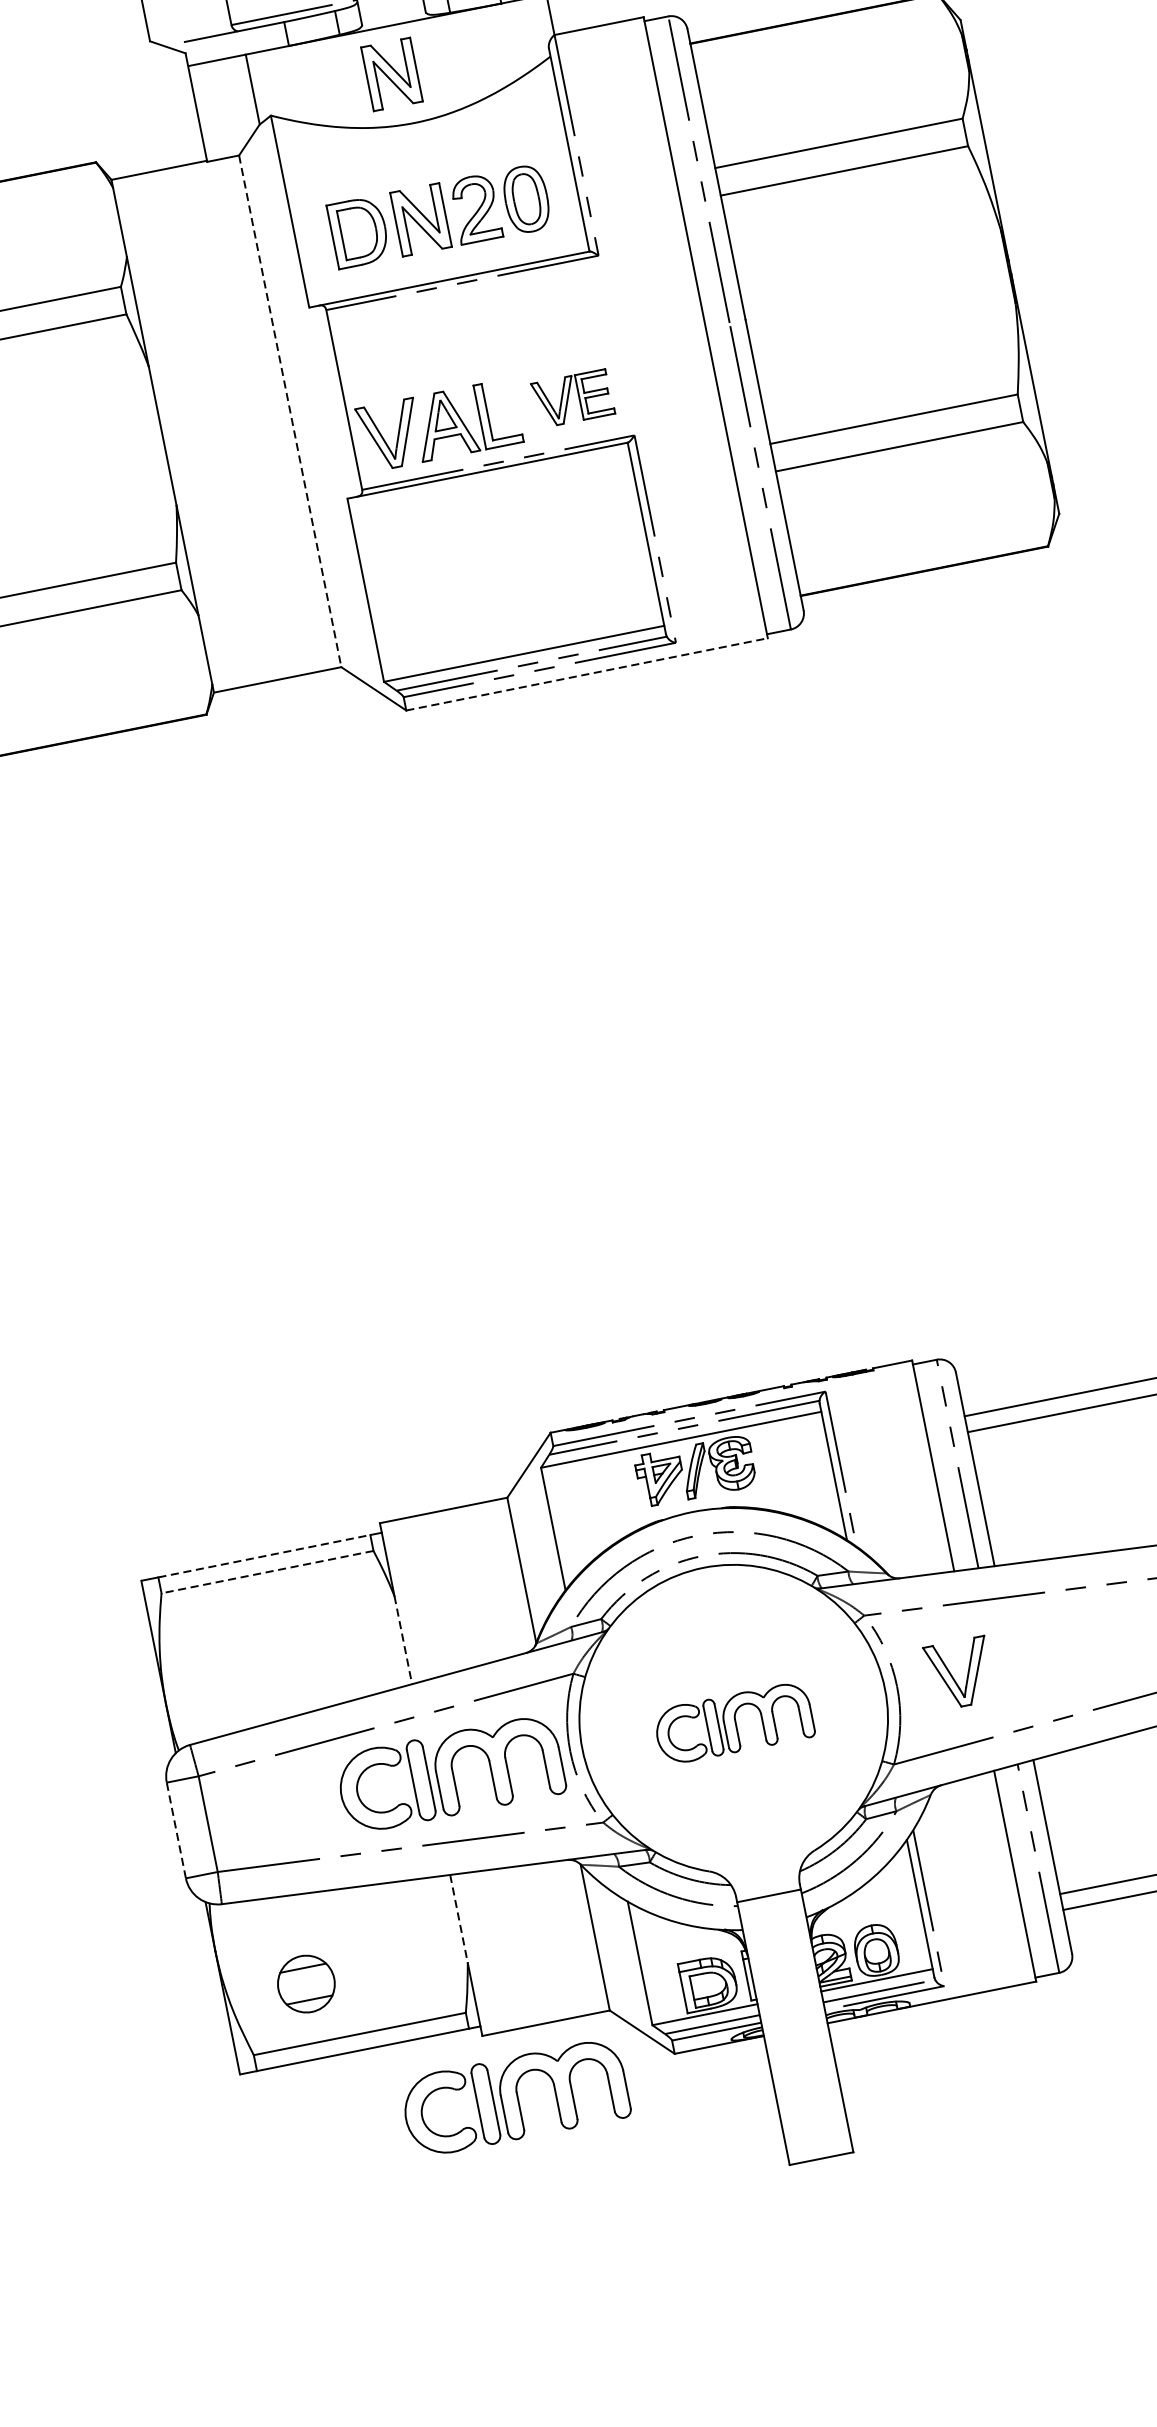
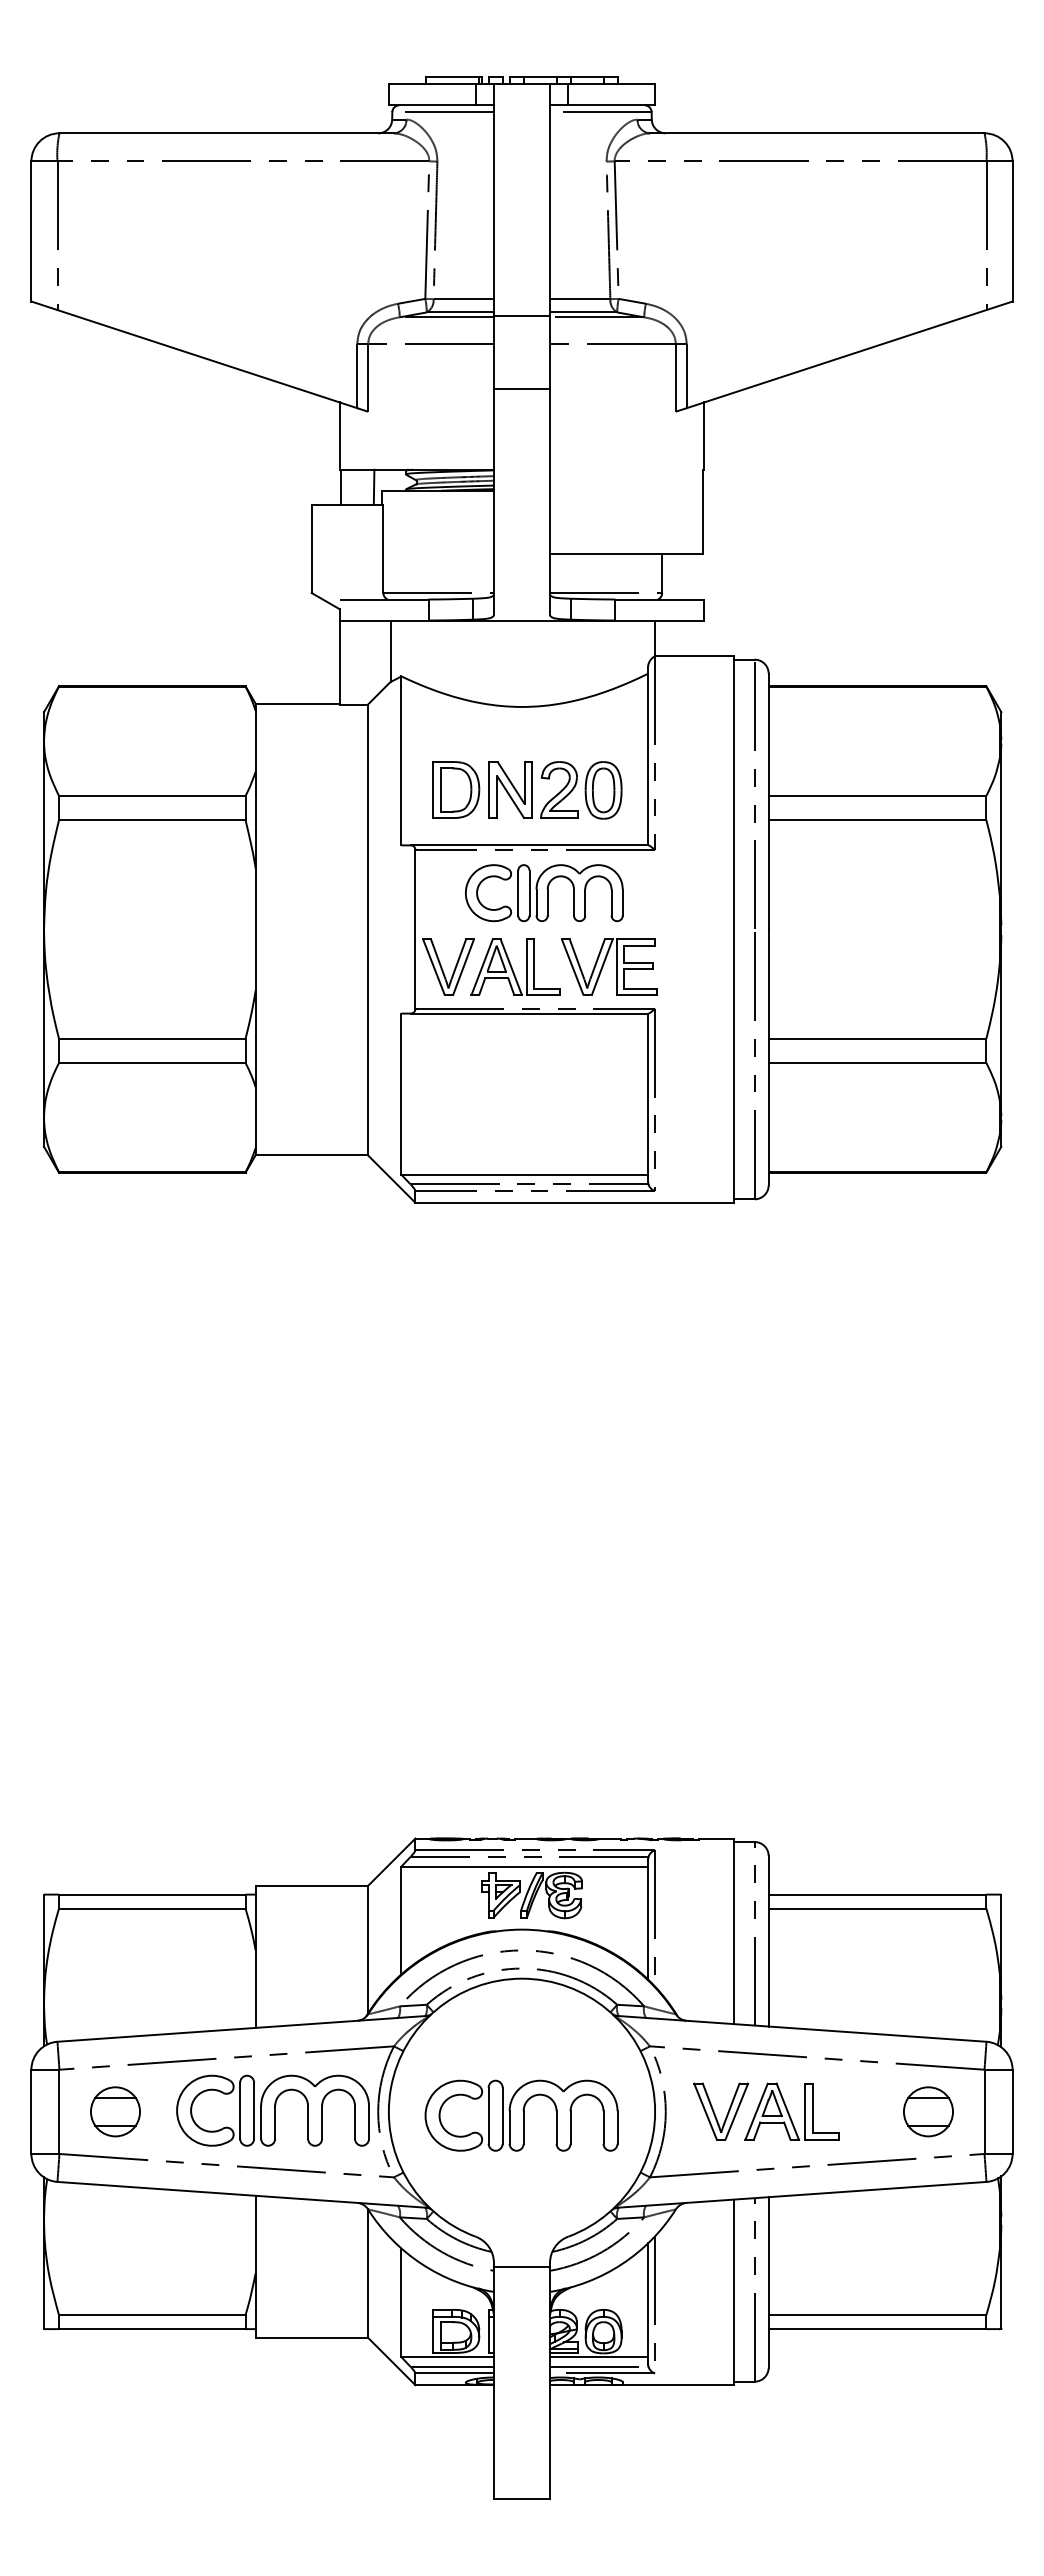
part: (391, 73) -> (510, 661), removed
part: (481, 330) -> (543, 893), added
part: (573, 397) -> (609, 966), size x1.43
line: (290, 412) -> (367, 930), dashed -> solid
line: (588, 673) -> (575, 1202), dashed -> solid
line: (264, 1556) -> (152, 1894), dashed -> solid
line: (266, 1572) -> (151, 1908), dashed -> solid
line: (403, 1640) -> (255, 1989), dashed -> solid
part: (1039, 1657) -> (791, 2111), added
part: (733, 1723) -> (521, 2115), size x1.43
line: (176, 1830) -> (31, 2111), dashed -> solid
line: (458, 1918) -> (255, 2234), dashed -> solid
part: (306, 1983) -> (115, 2111), moved
part: (514, 2098) -> (272, 2395), removed

